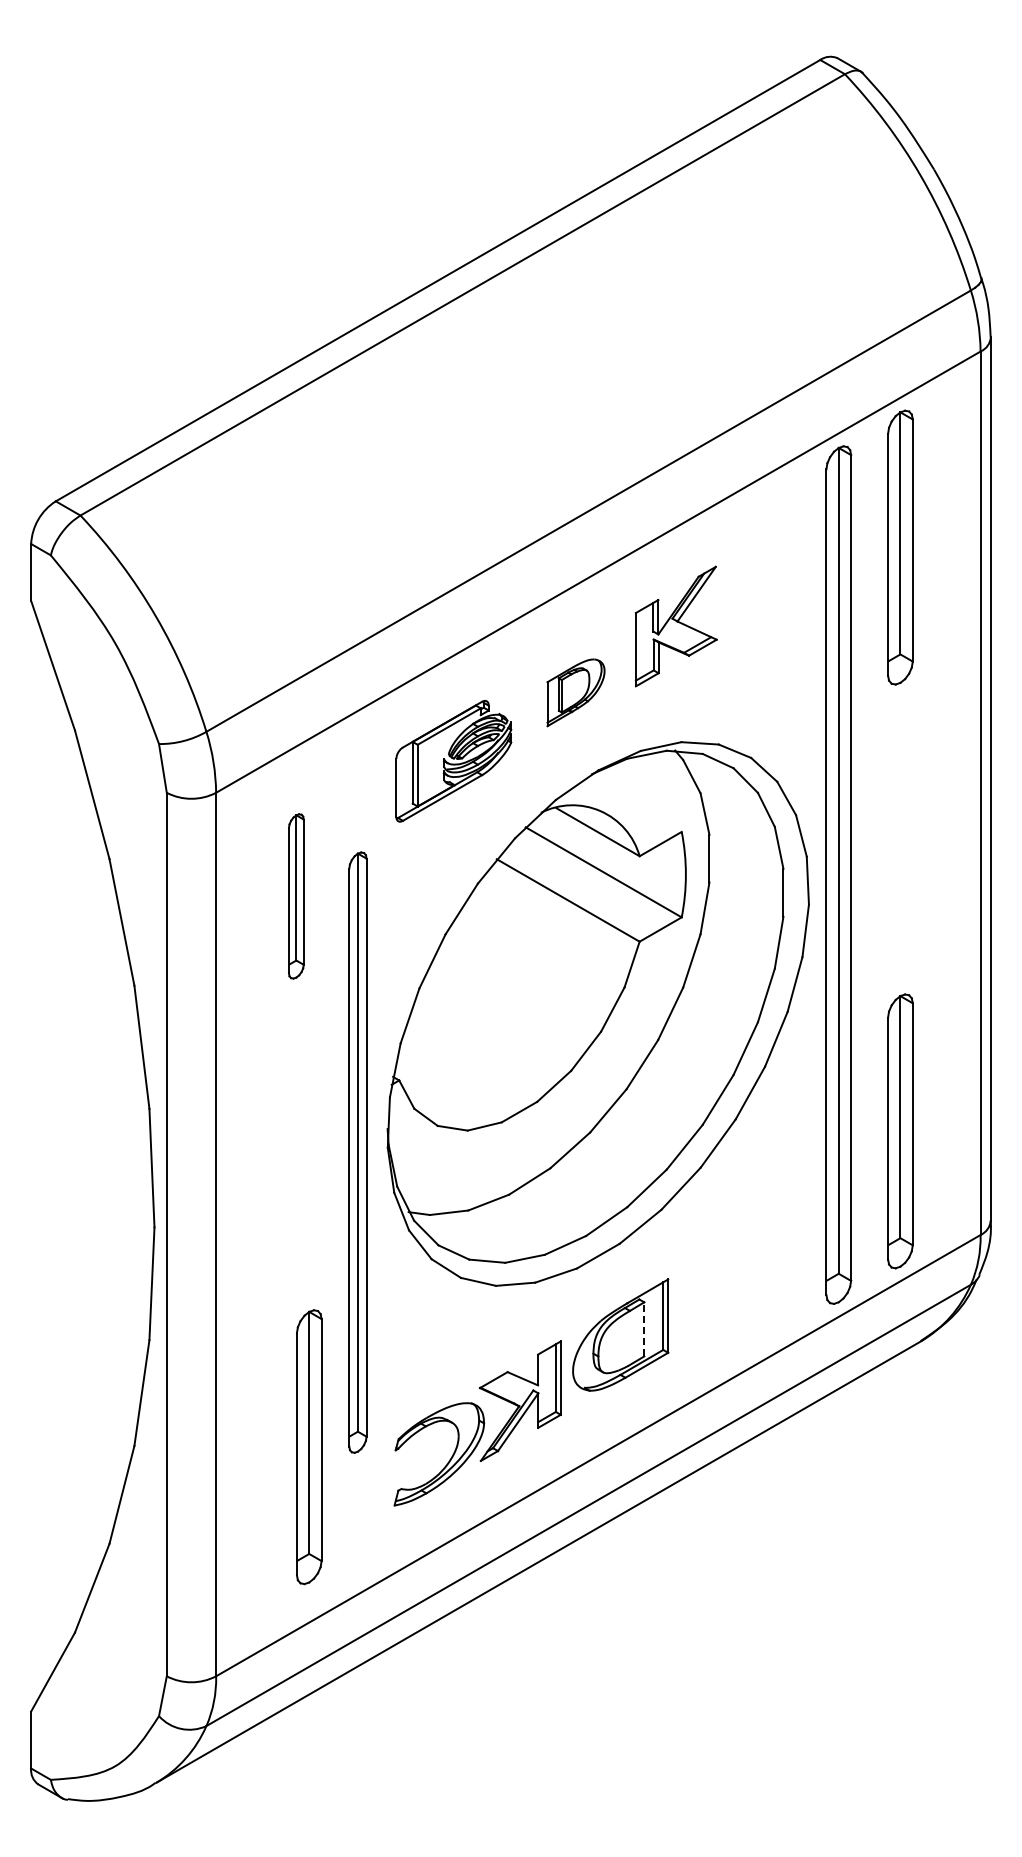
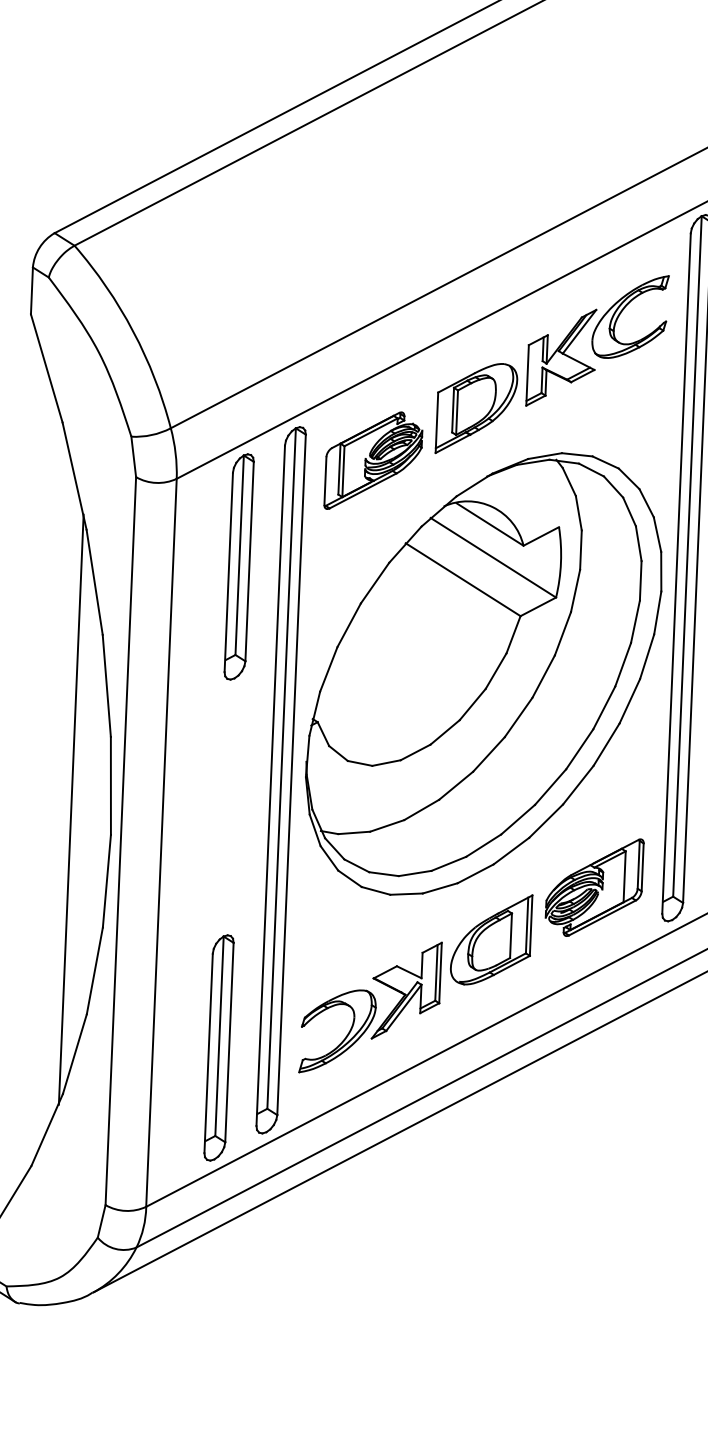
part: (748, 566) -> (623, 310), added
part: (575, 692) -> (476, 408), size x1.67
part: (296, 896) -> (239, 567), size x1.67
part: (357, 1152) -> (280, 780), size x1.43
line: (105, 1198) -> (71, 809), added
part: (742, 1266) -> (594, 887), added
line: (644, 1328) -> (511, 935), dashed -> solid
part: (309, 1447) -> (219, 1048), moved

